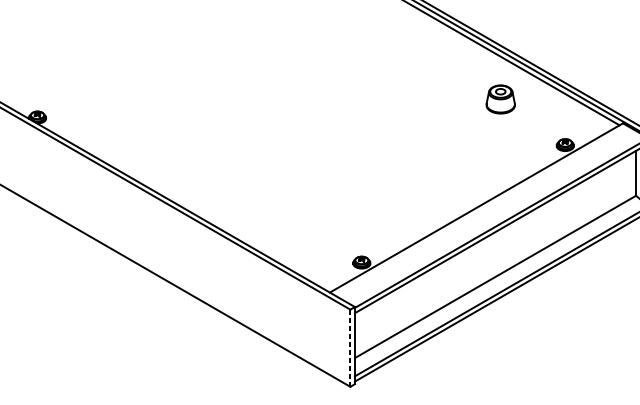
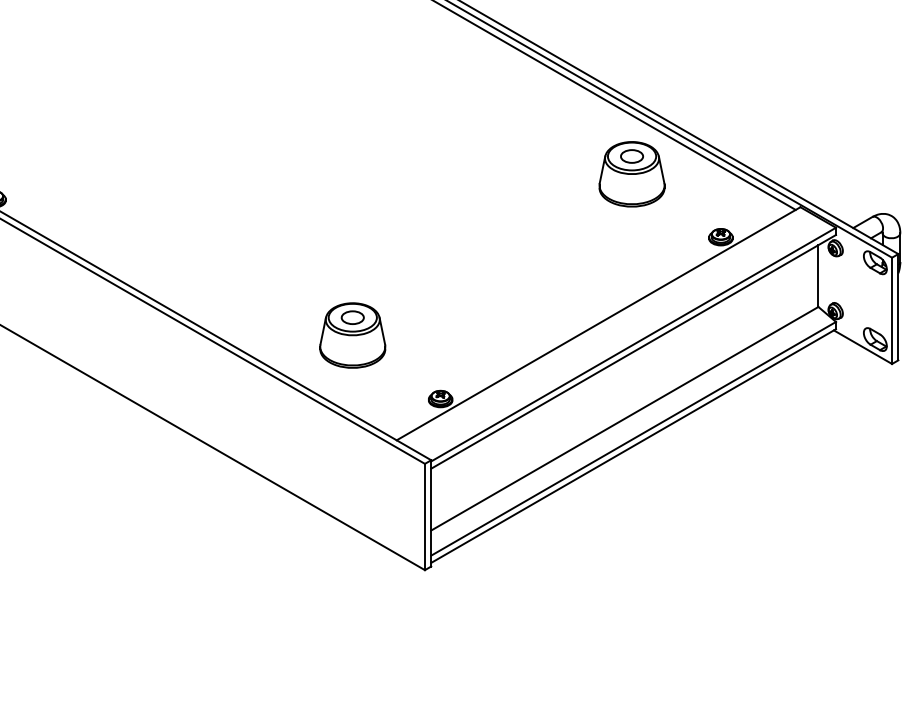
part: (500, 99) -> (631, 174), size x1.67
part: (297, 216) -> (352, 335), added
line: (350, 347) -> (424, 516), dashed -> solid

